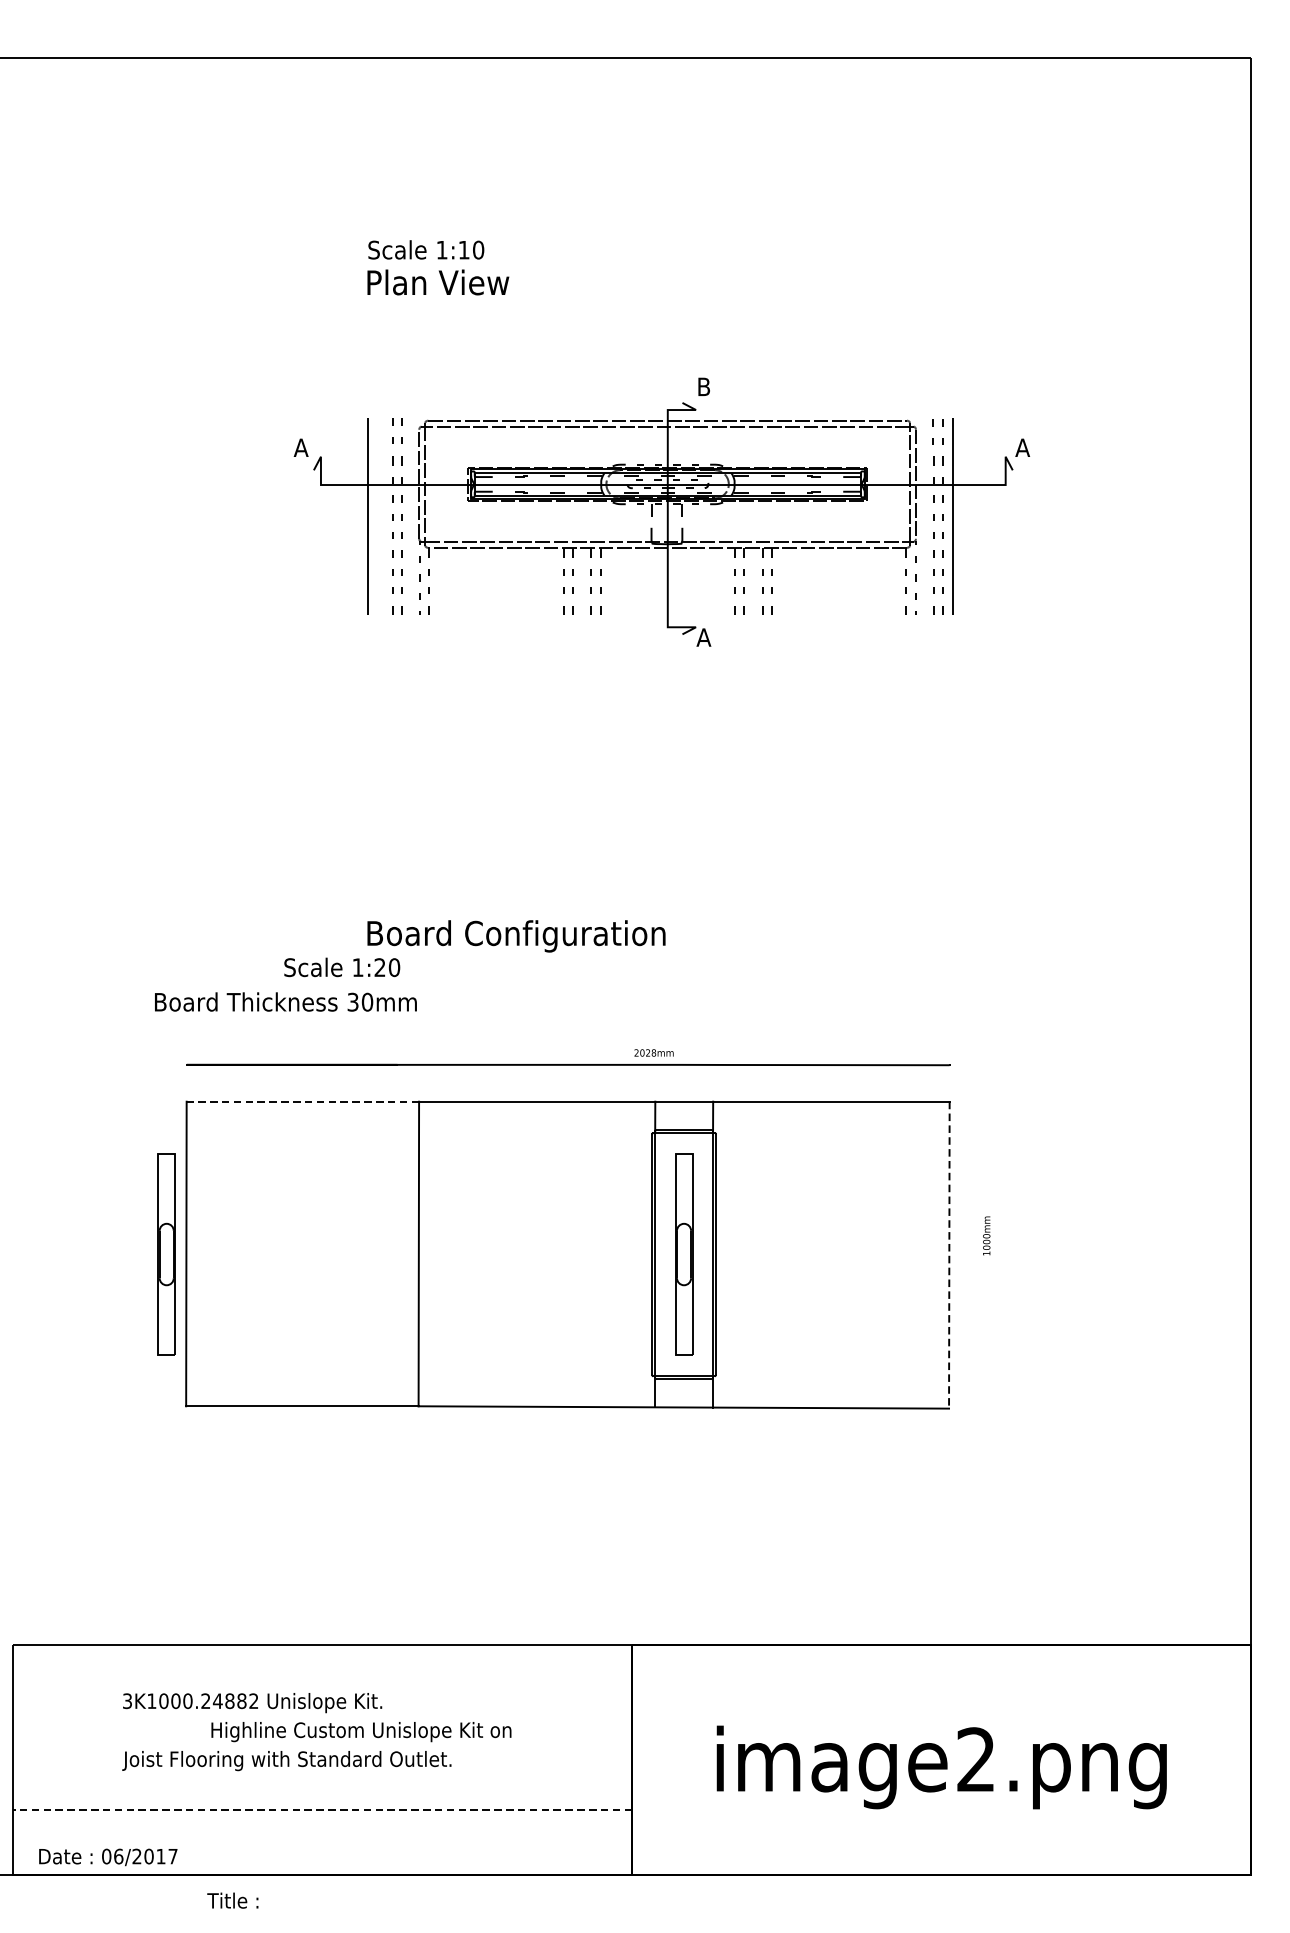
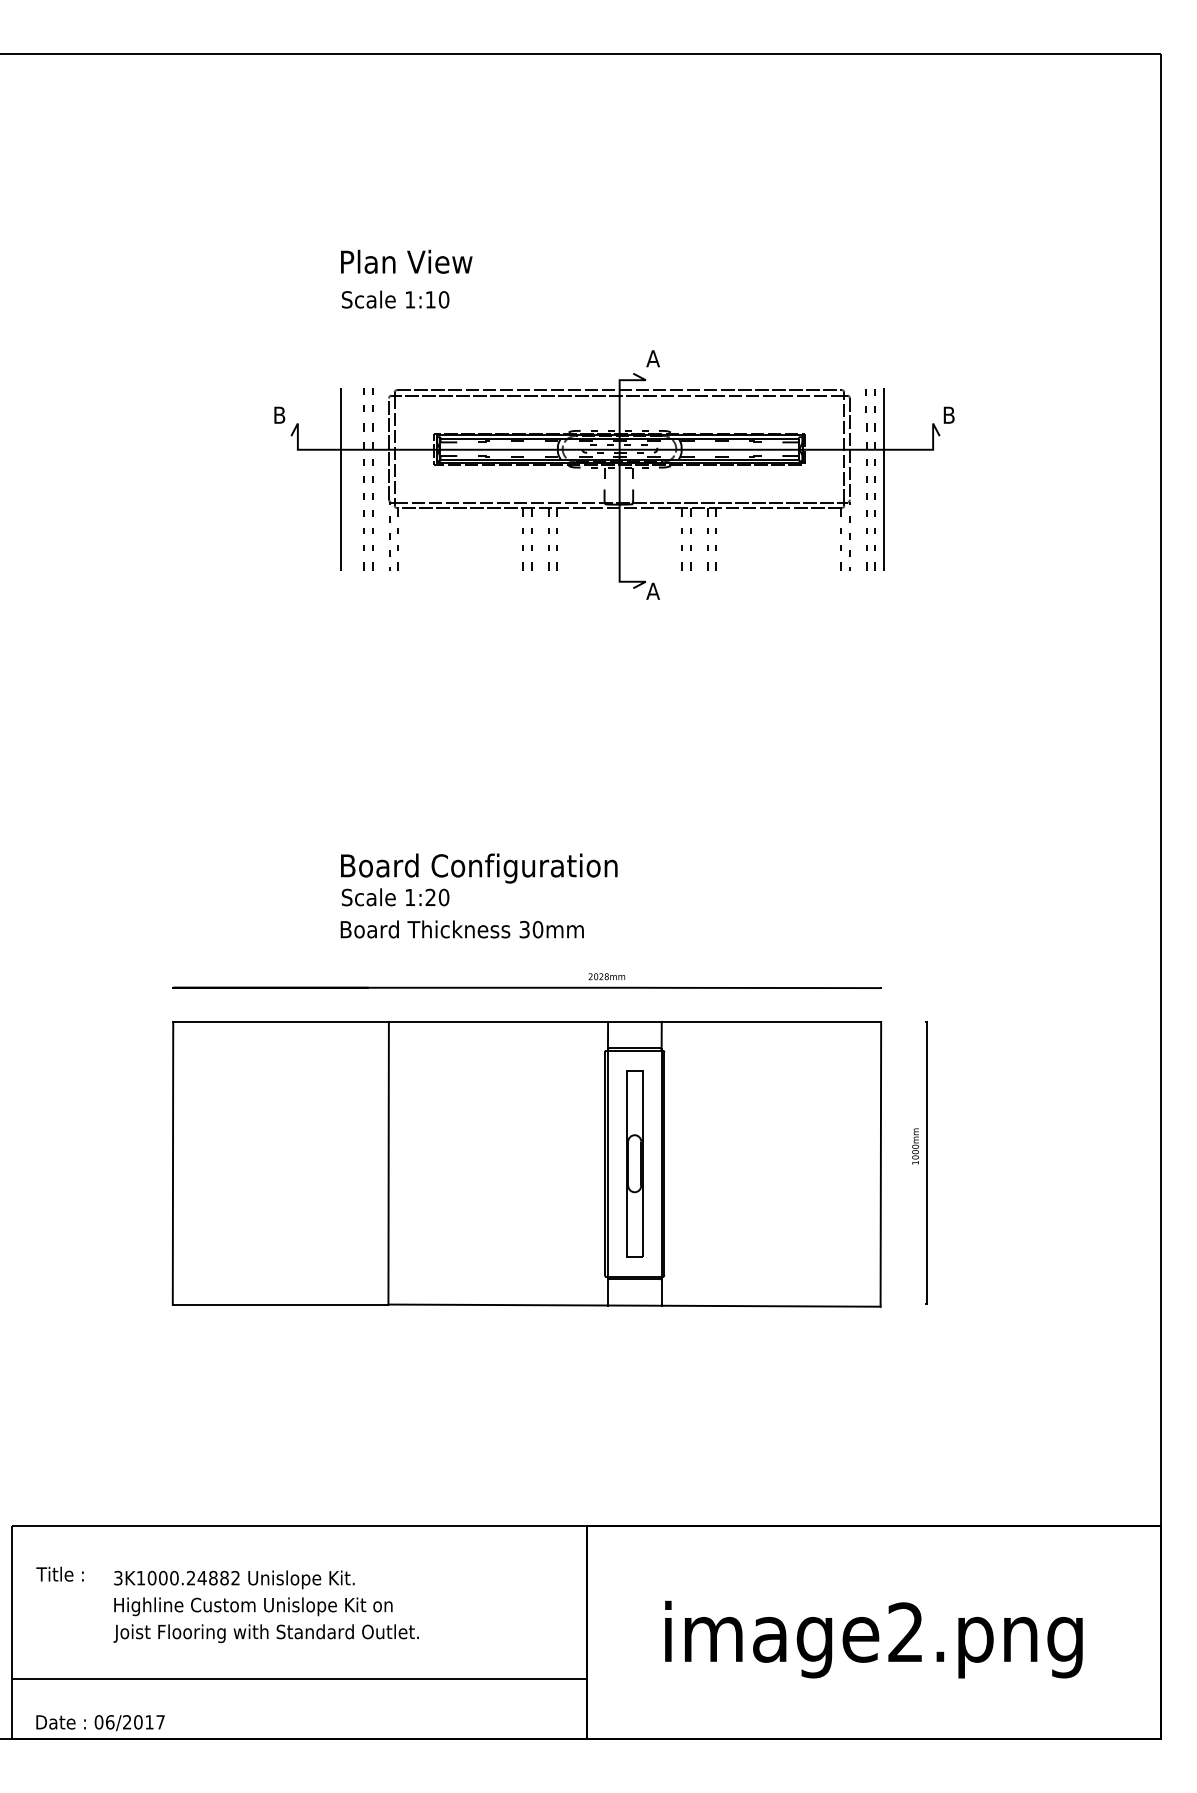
text: (426, 249) -> (395, 299), moved
text: (703, 386) -> (652, 358), B -> A
text: (301, 447) -> (279, 414), A -> B
text: (1022, 447) -> (948, 414), A -> B
text: (342, 967) -> (395, 897), moved
text: (285, 1002) -> (461, 929), moved
line: (303, 1101) -> (281, 1021), dashed -> solid
line: (998, 1253) -> (926, 1162), added
part: (166, 1254) -> (154, 1163), removed
line: (948, 1255) -> (880, 1164), dashed -> solid
text: (361, 1731) -> (253, 1606), moved
line: (321, 1810) -> (298, 1679), dashed -> solid
text: (232, 1899) -> (59, 1573), moved

